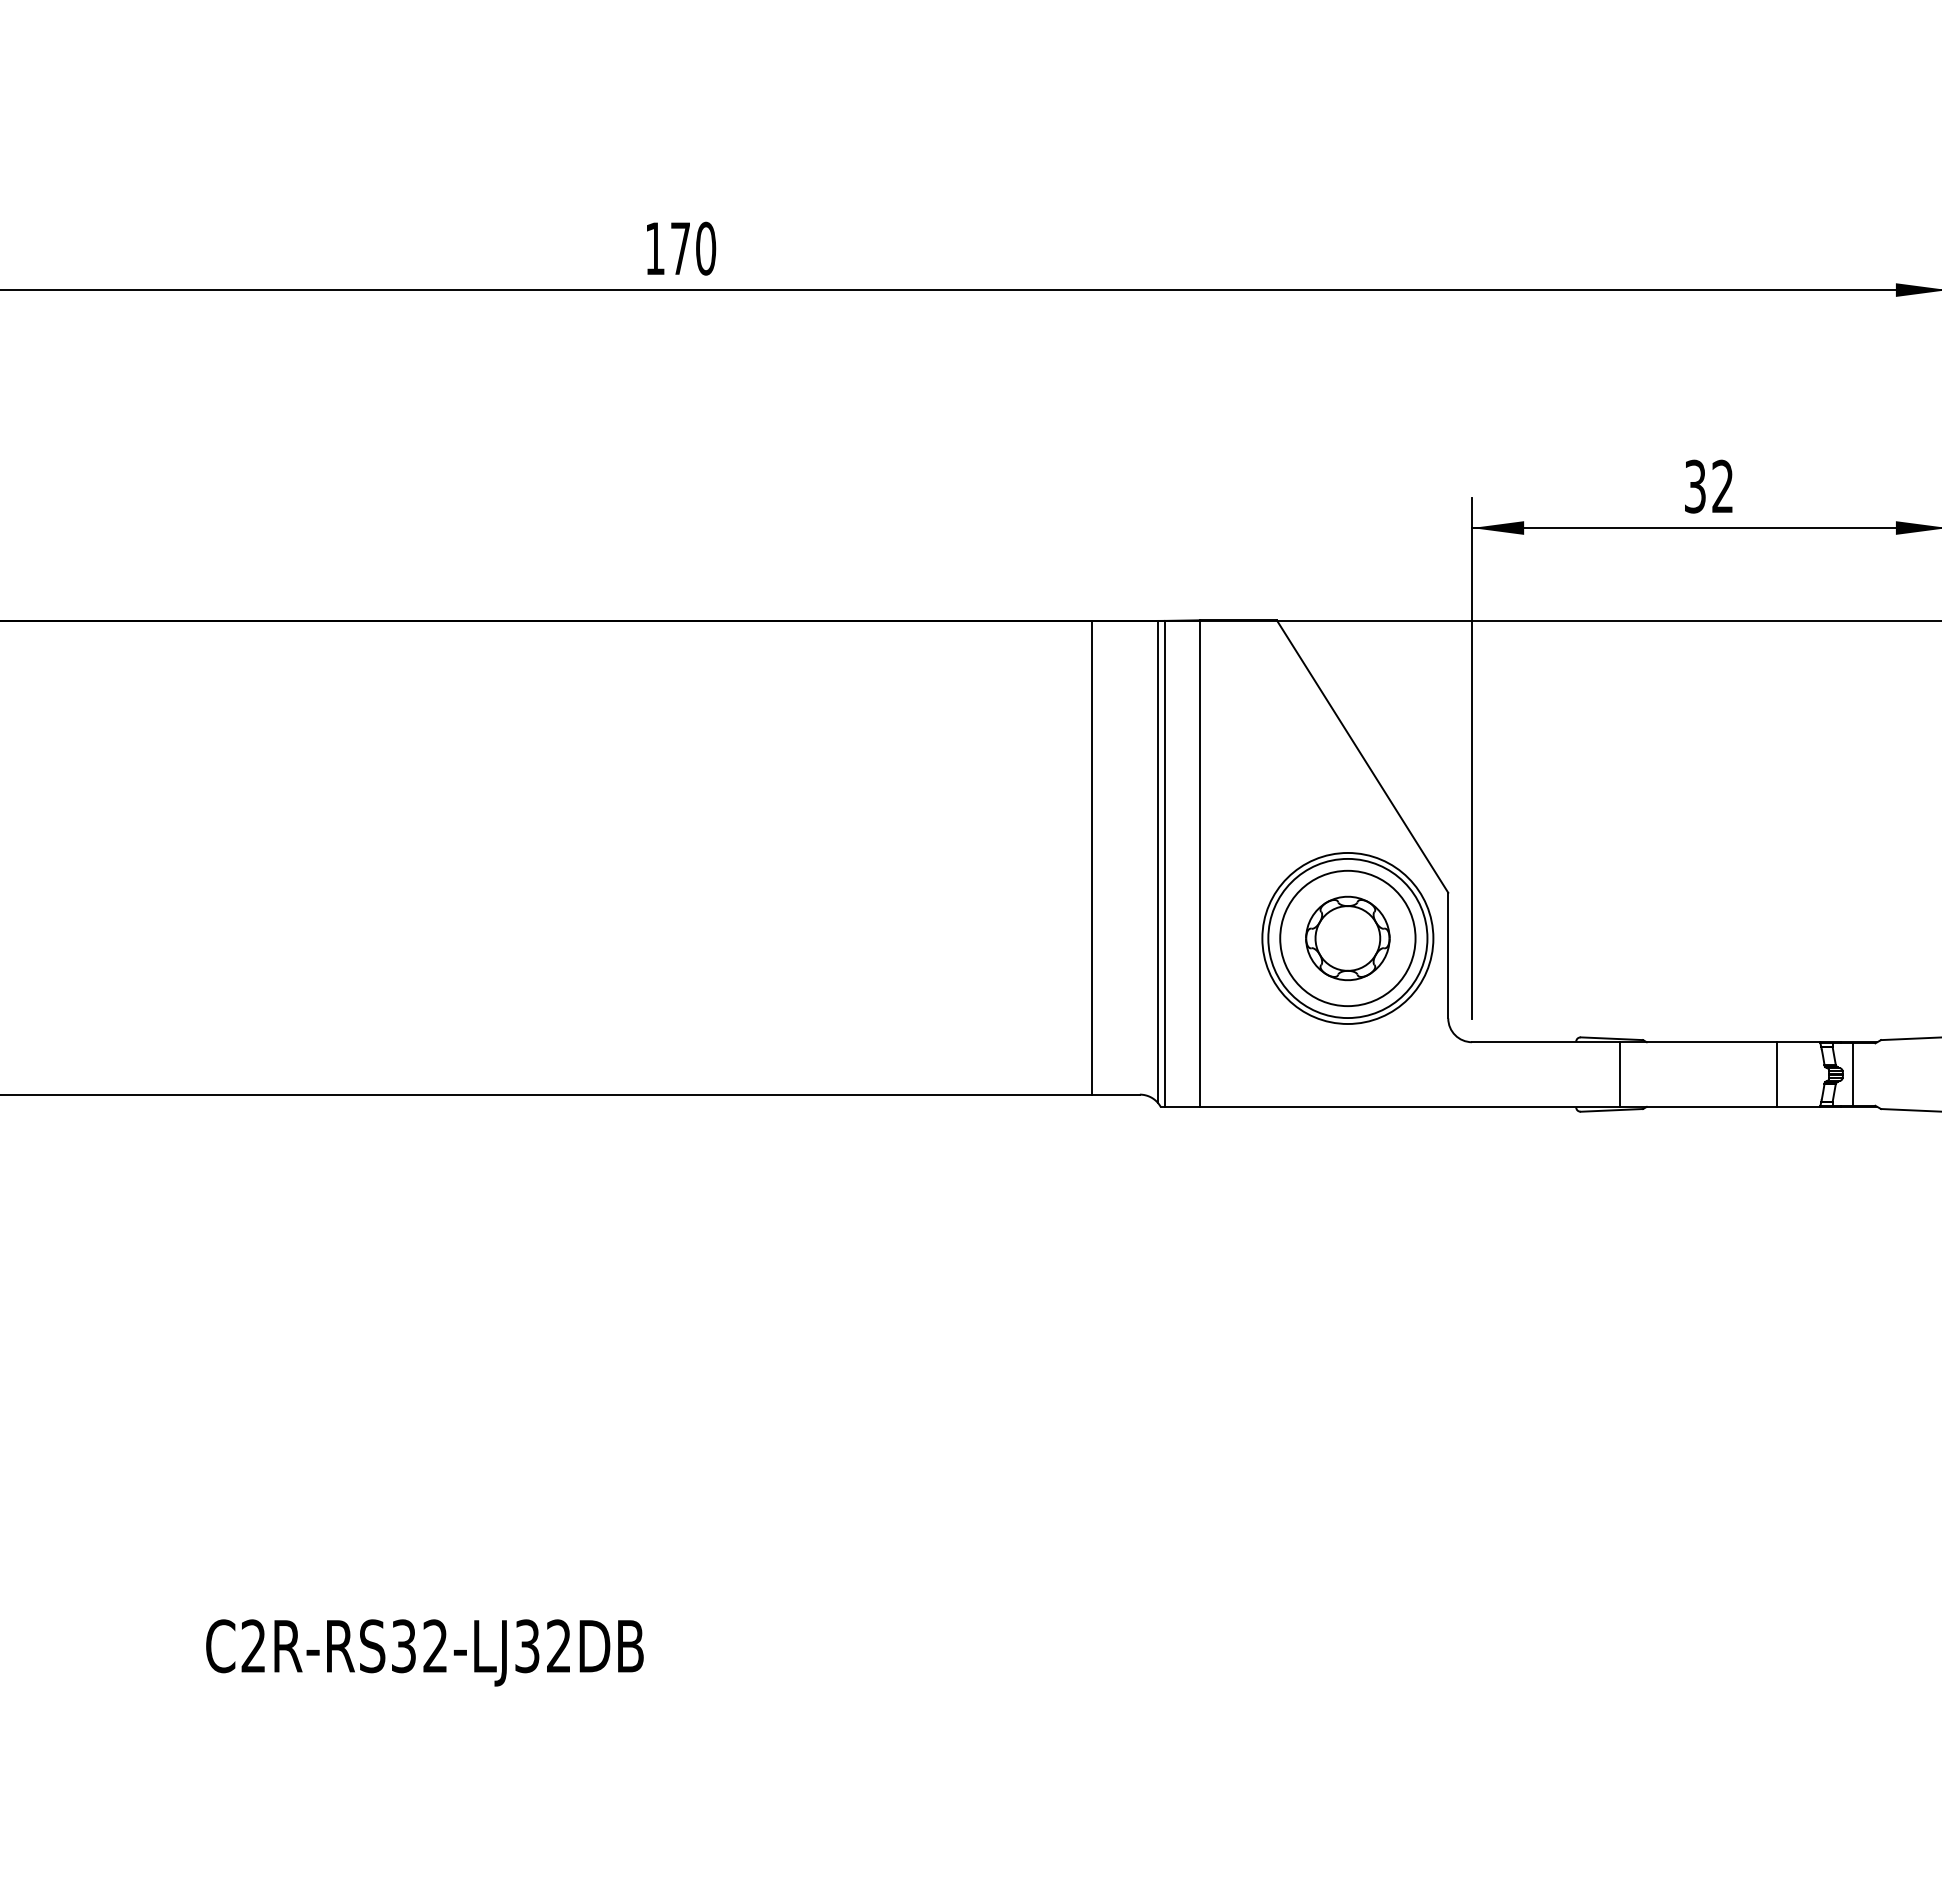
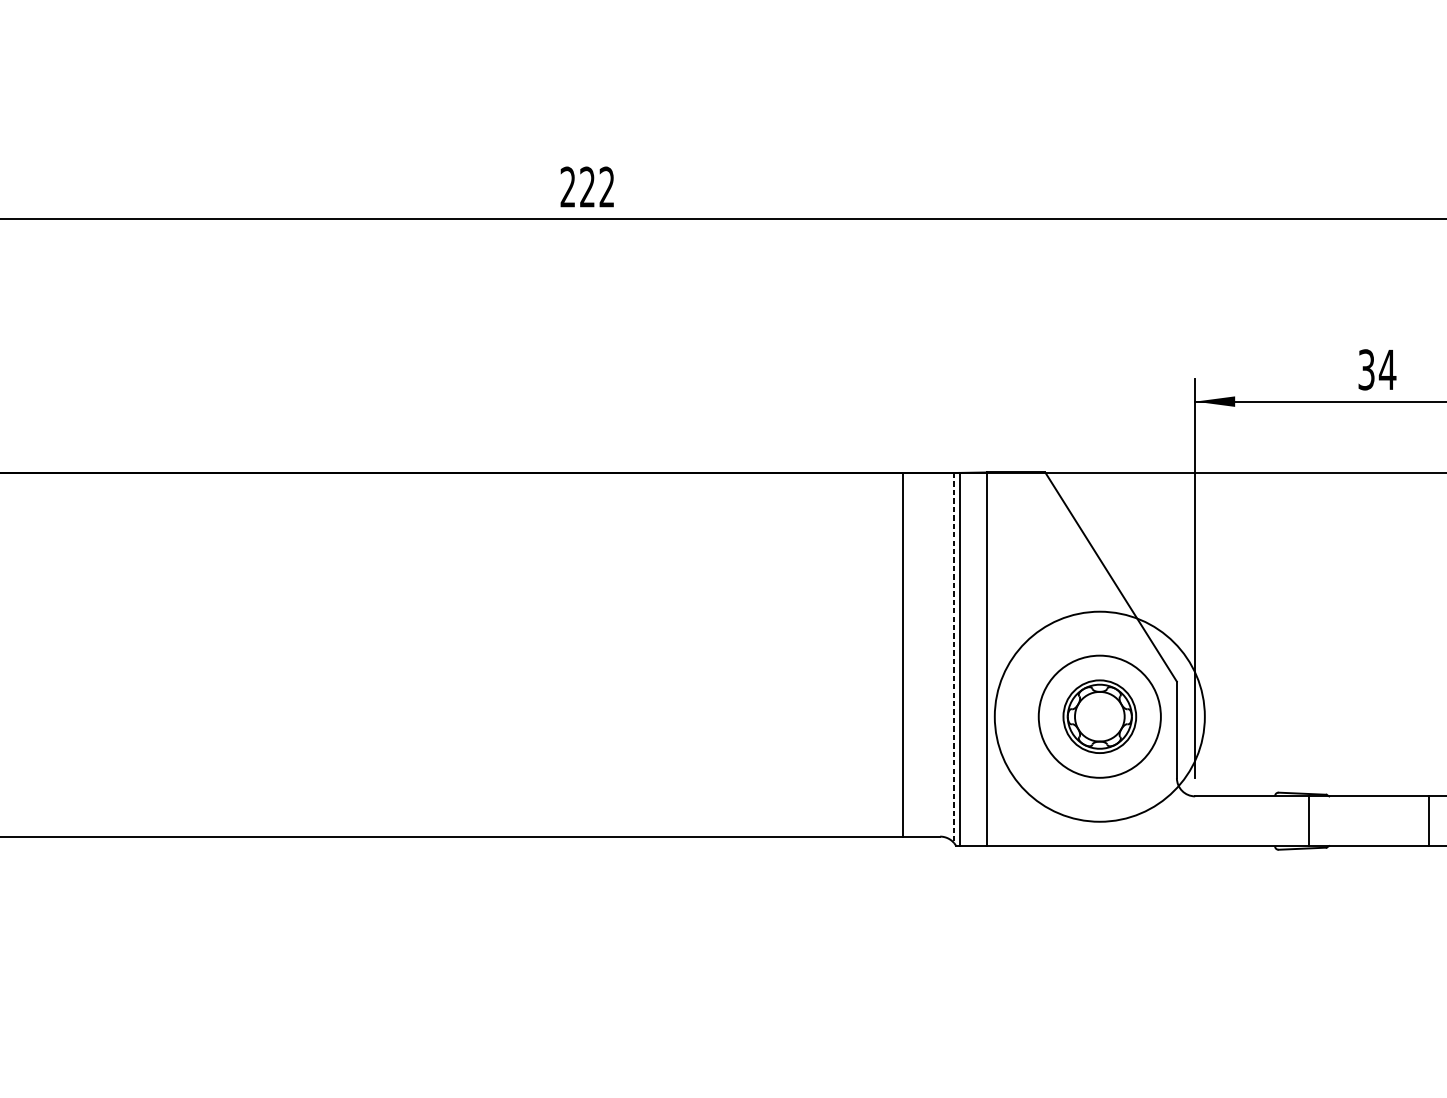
text: (680, 248) -> (587, 187), 170 -> 222
text: (1722, 485) -> (1387, 368), 32 -> 34
line: (1158, 862) -> (954, 658), solid -> dashed
circle: (1347, 938) -> (1099, 716), size x0.7
circle: (1347, 938) -> (1099, 716), size x1.6

